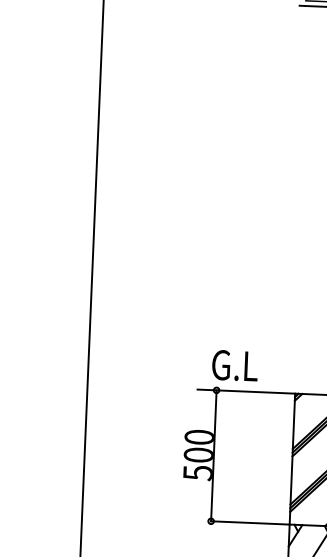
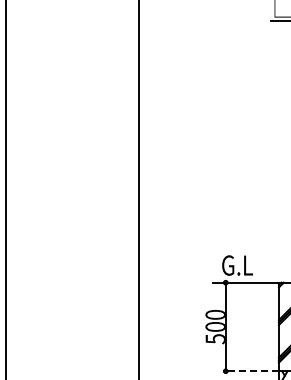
line: (250, 523) -> (252, 371), solid -> dashed

